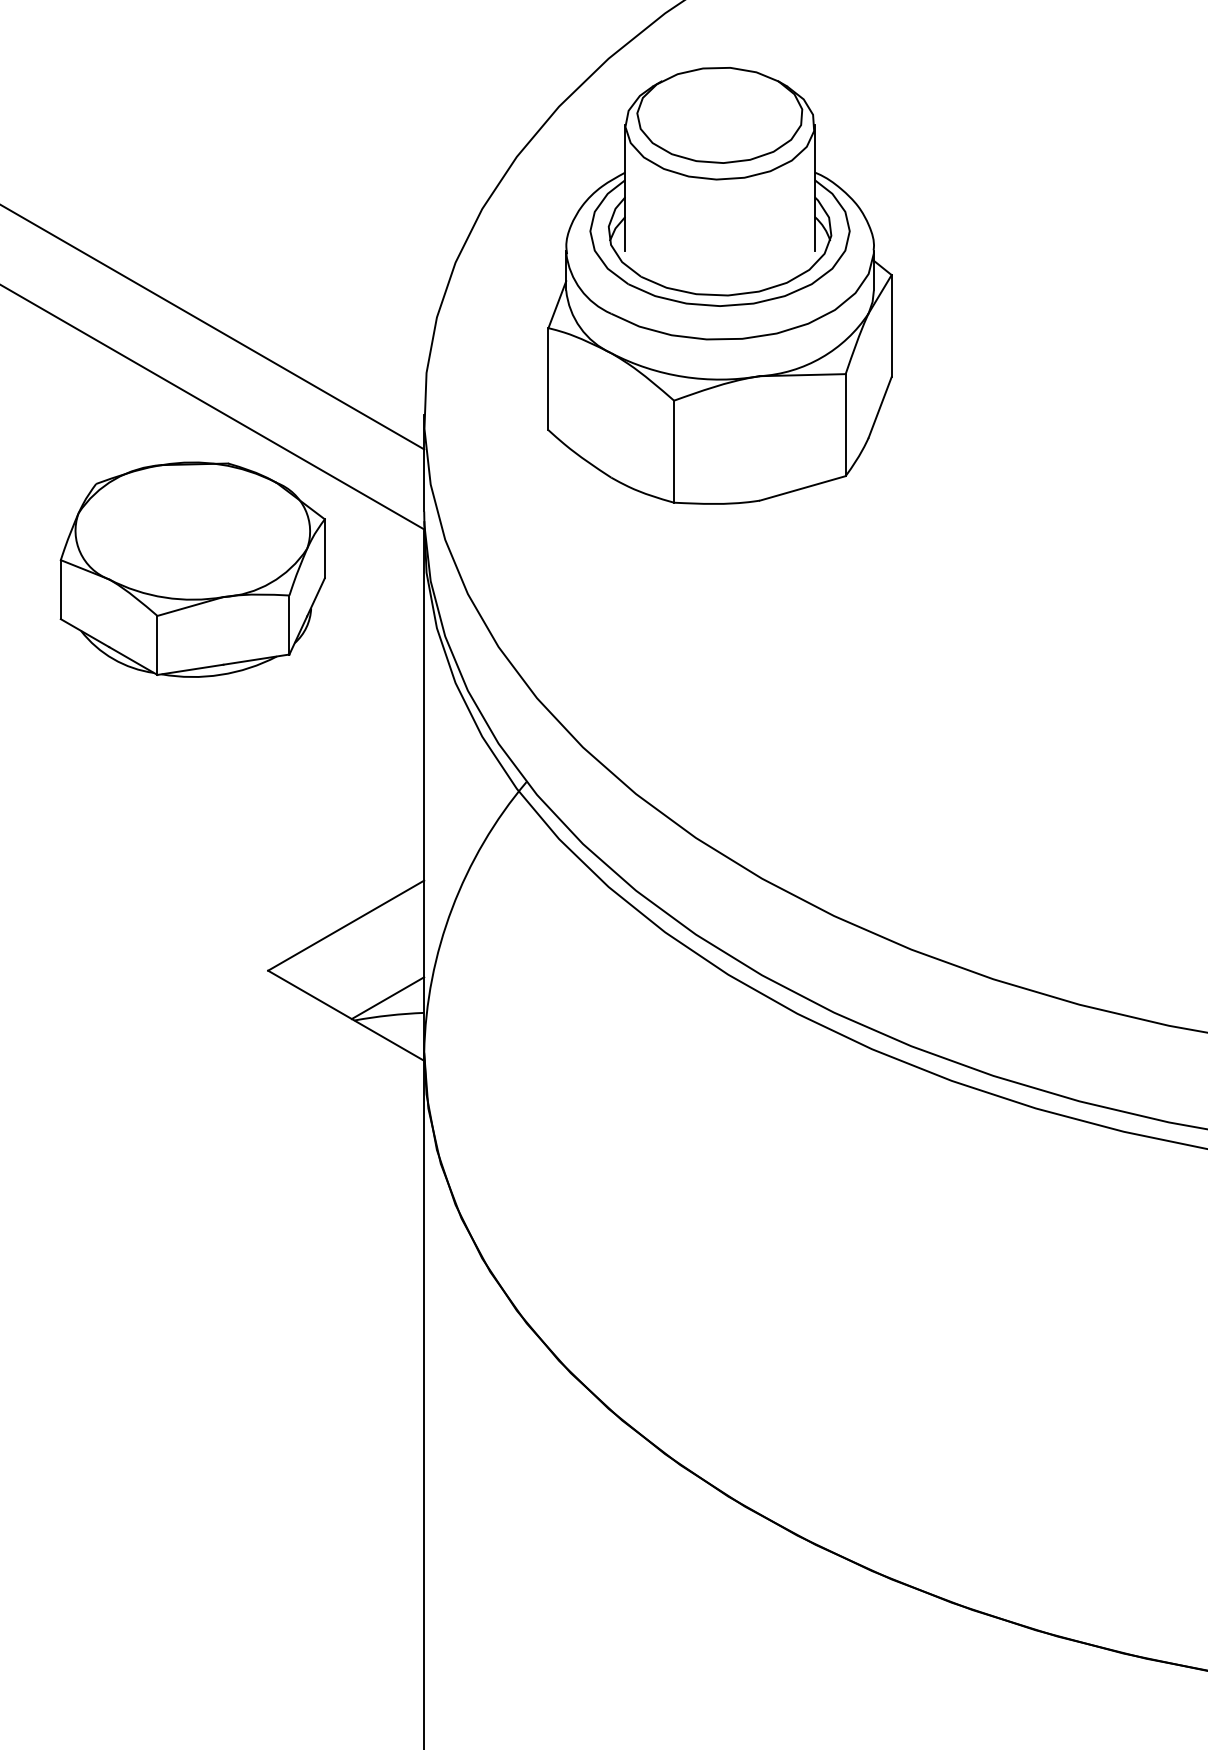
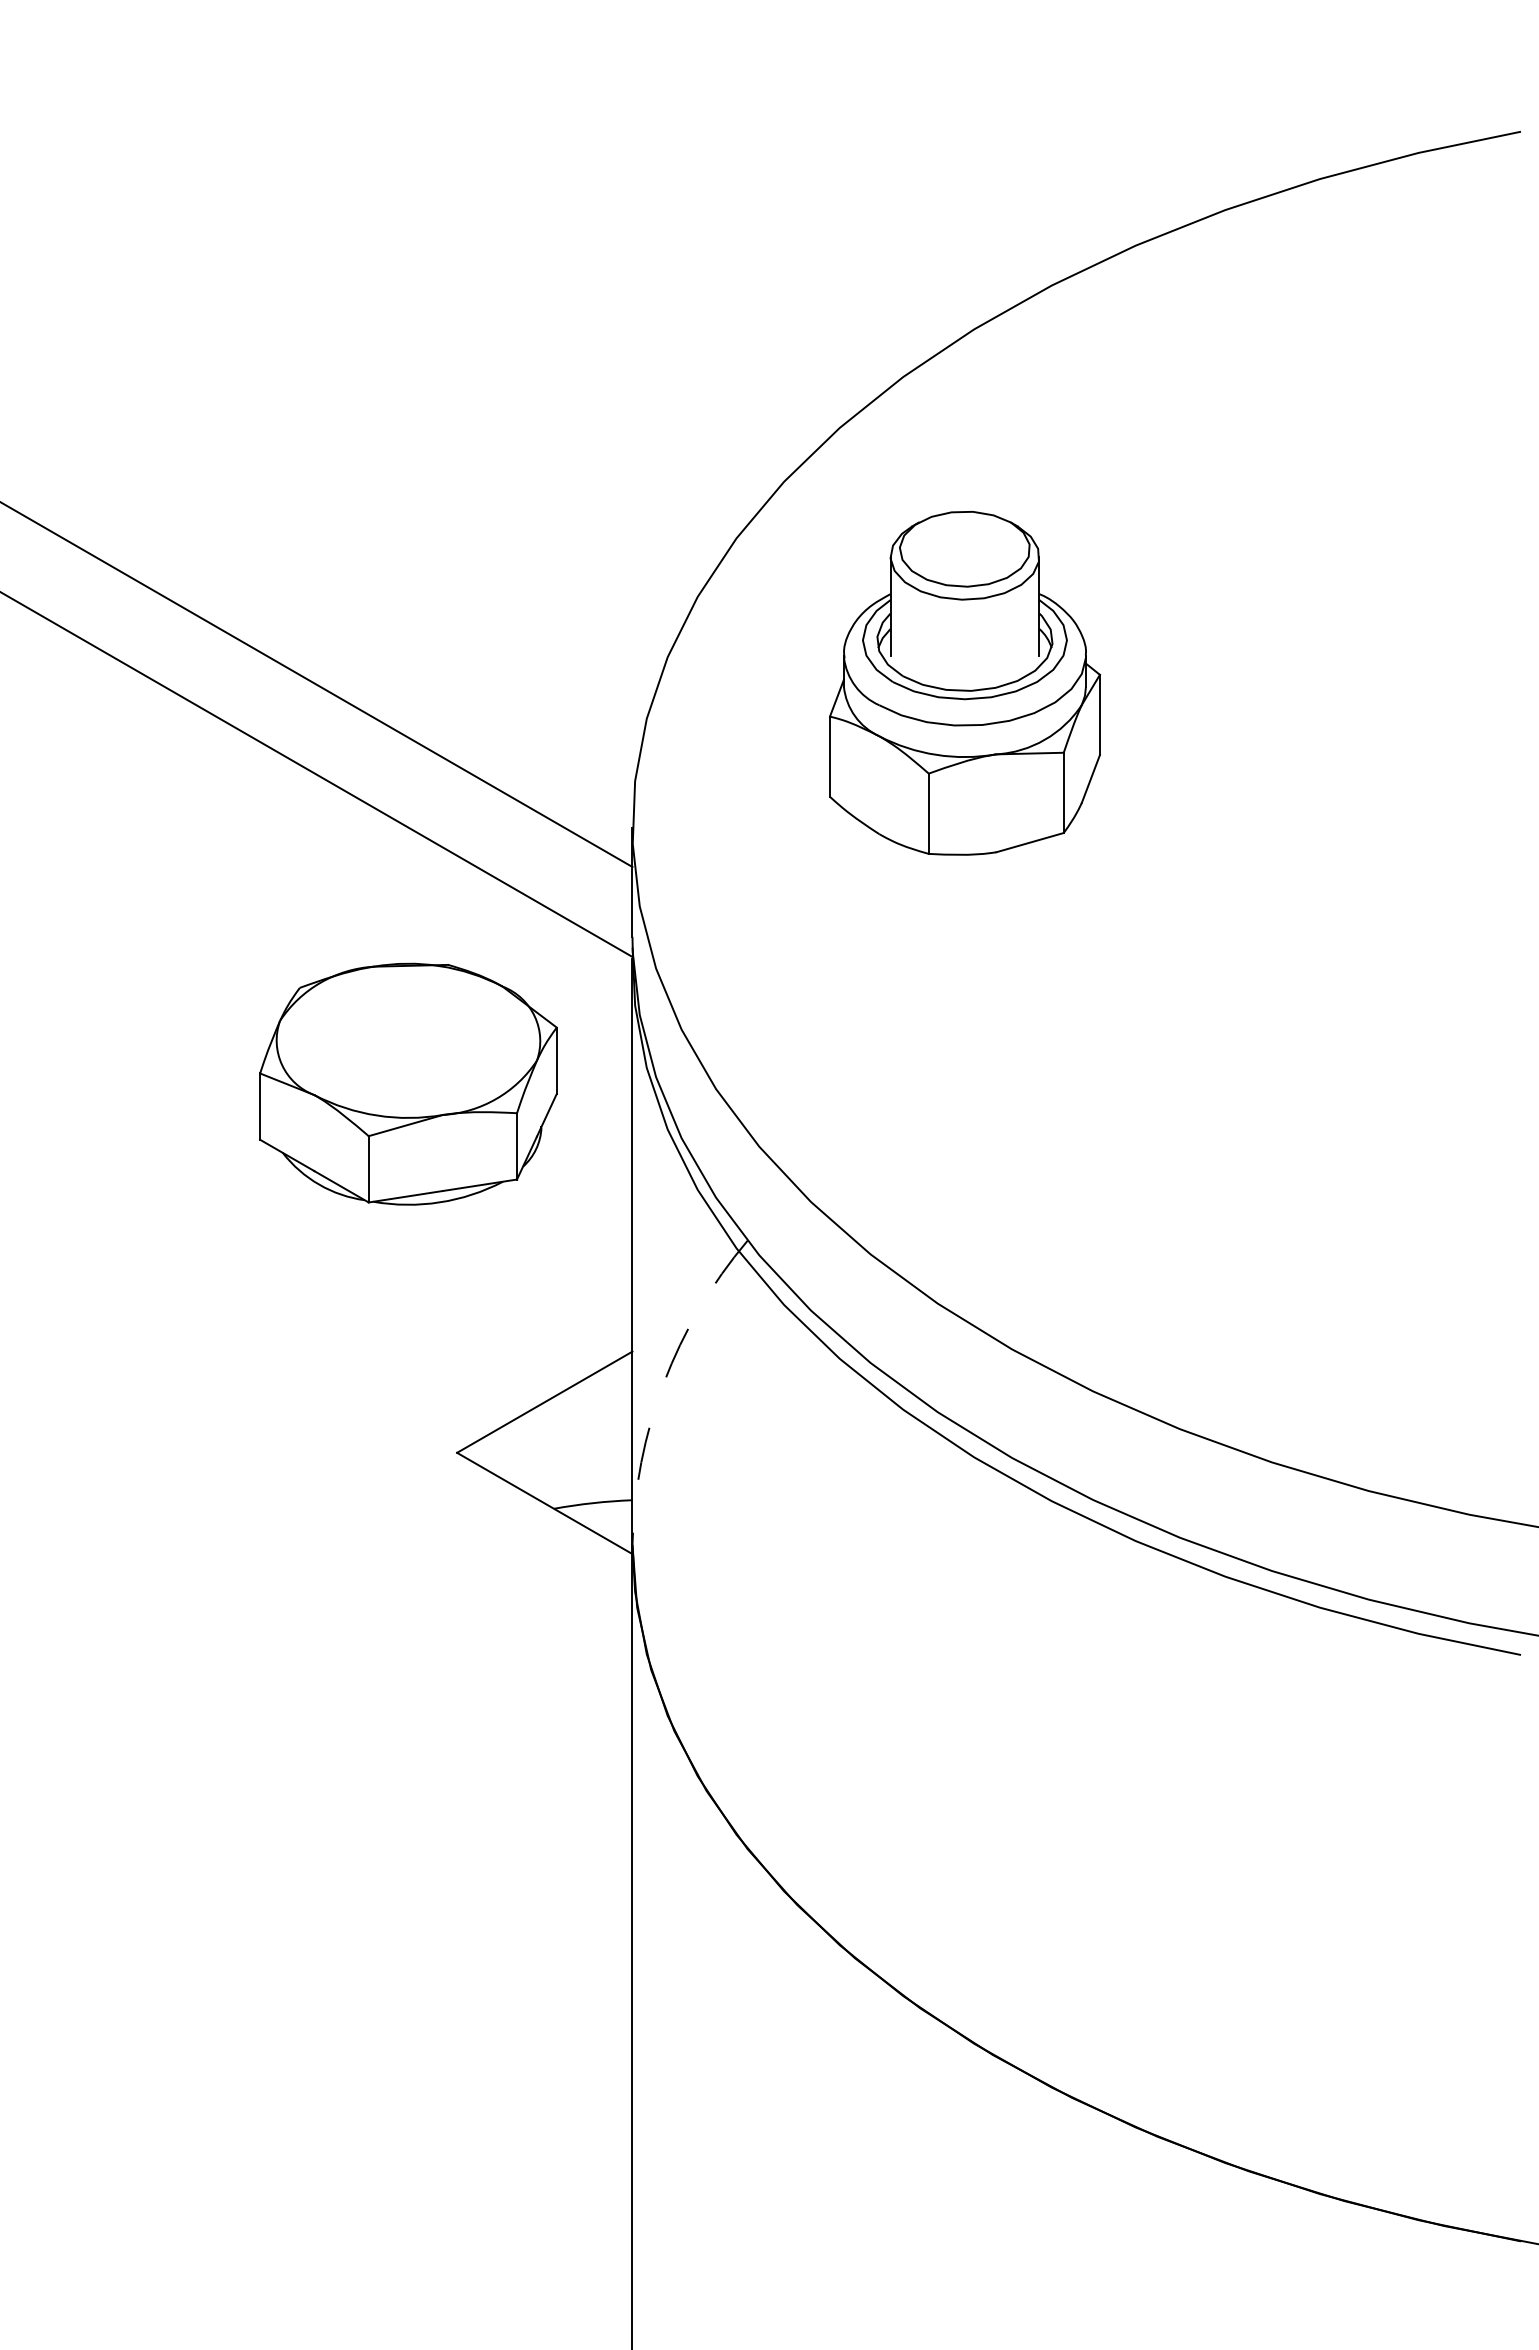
part: (719, 286) -> (964, 683), size x0.7
part: (192, 569) -> (408, 1083), moved
arc: (451, 909) -> (663, 1383), solid -> dashed
line: (387, 998) -> (591, 1483), removed

